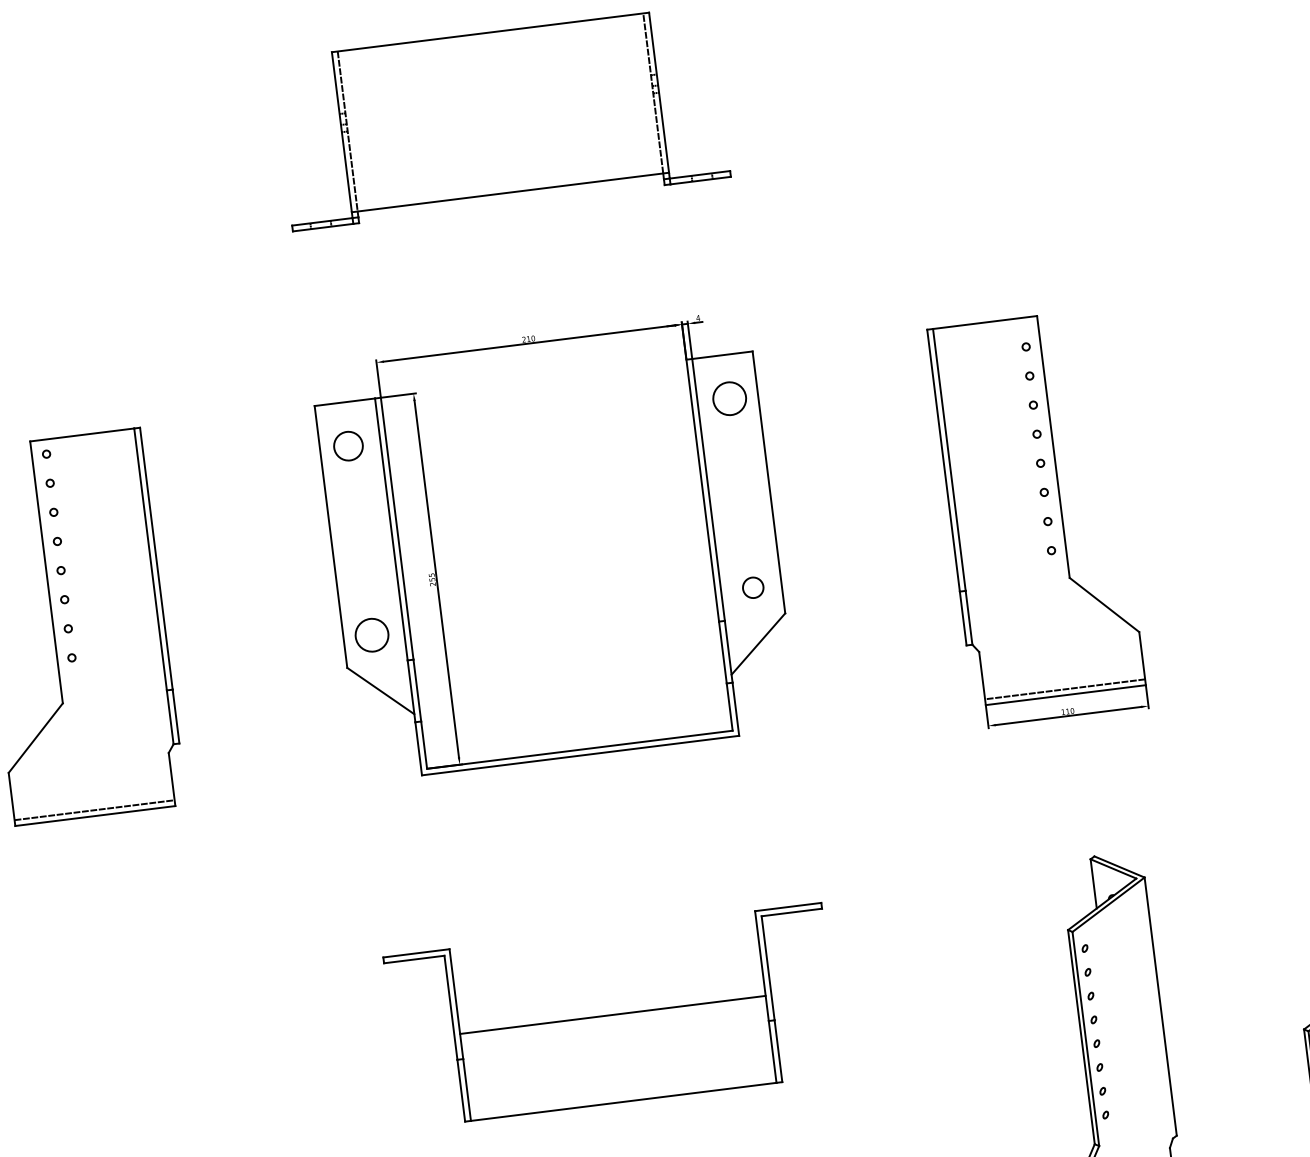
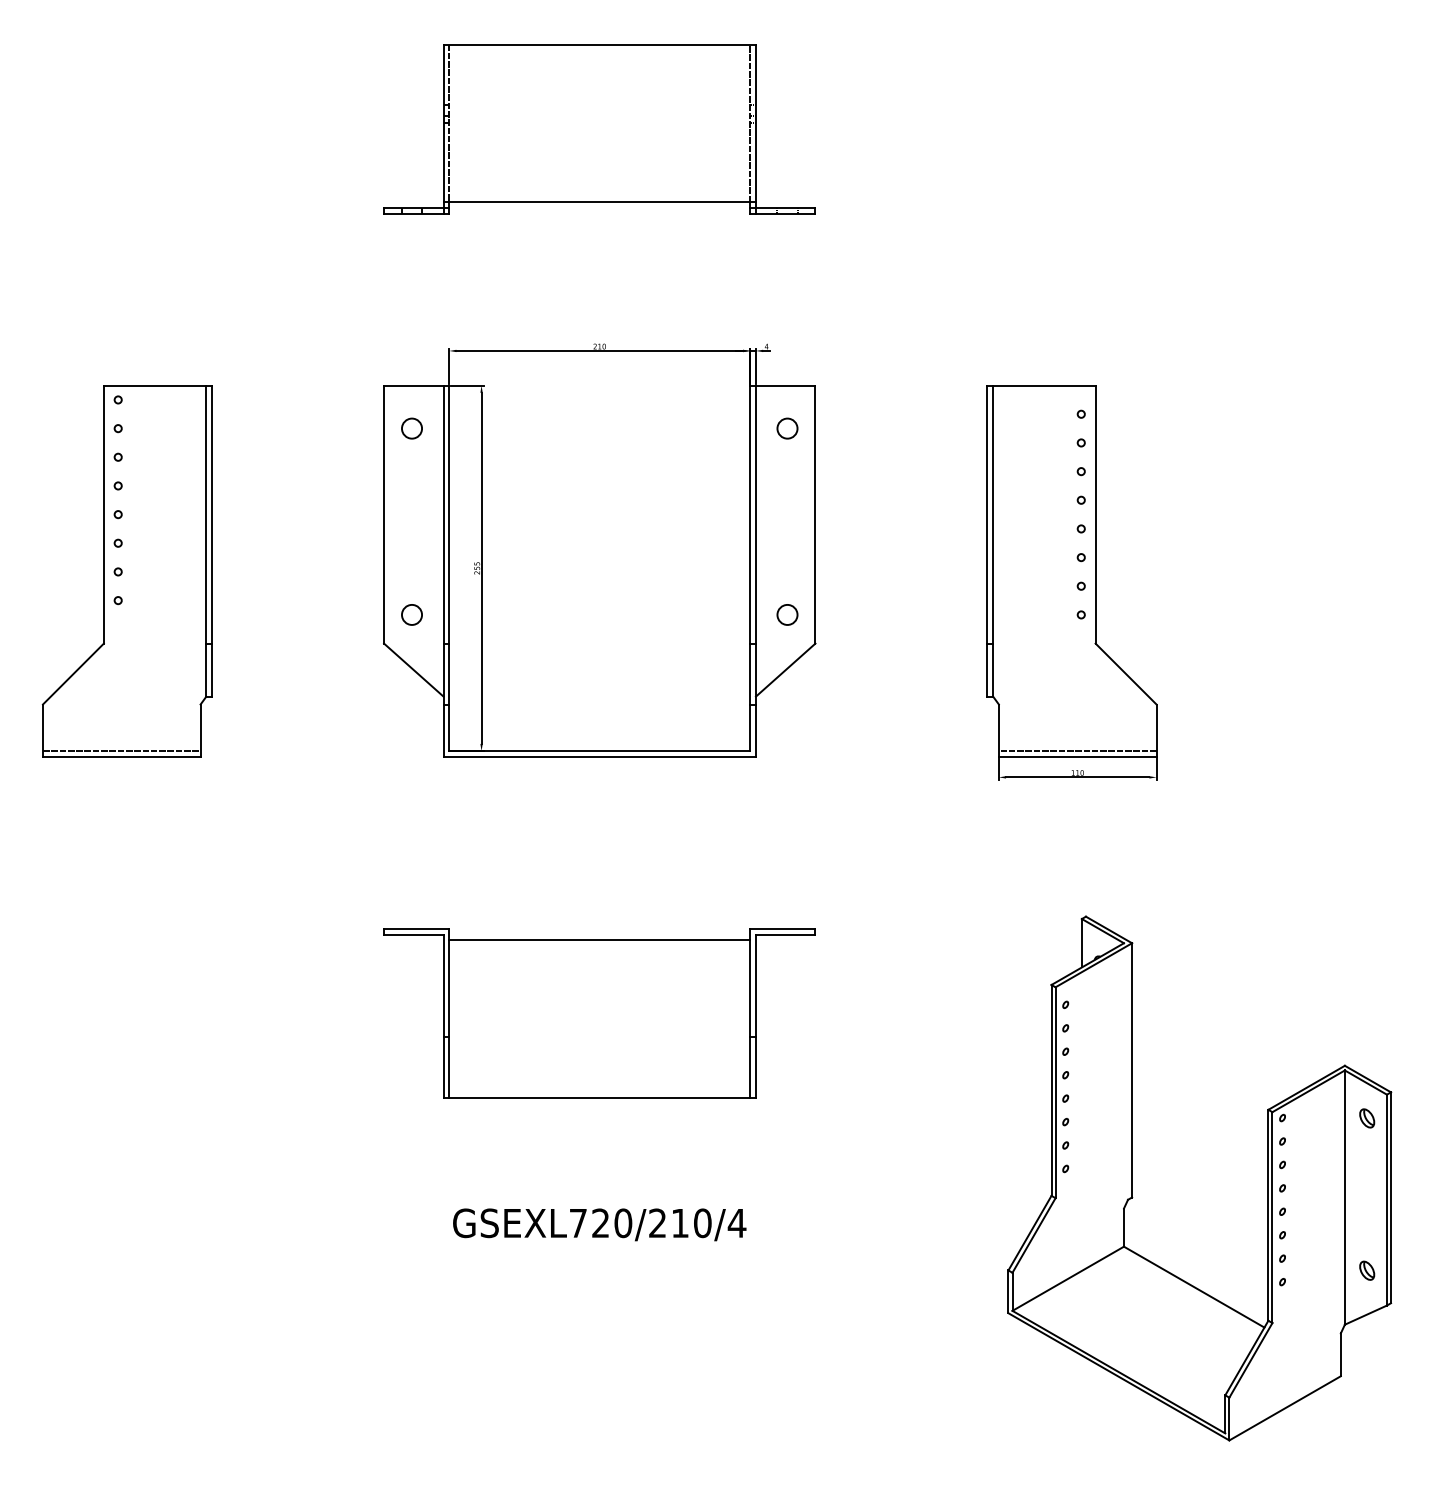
circle: (729, 398) -> (787, 428), size x0.62
circle: (347, 446) -> (411, 428), size x0.71
circle: (371, 634) -> (411, 614), size x0.62
line: (612, 1015) -> (599, 940), moved

